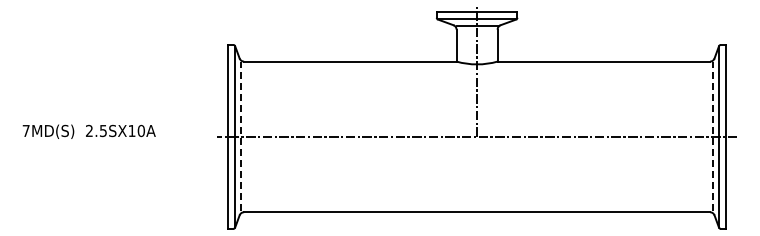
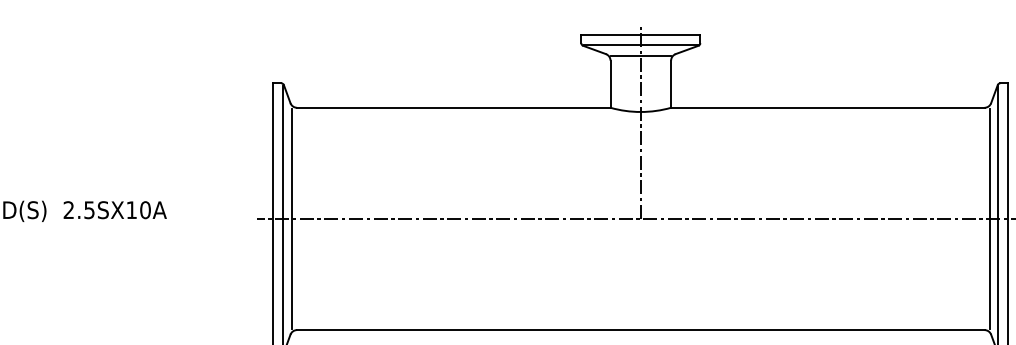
line: (240, 136) -> (291, 218), dashed -> solid
line: (713, 136) -> (989, 218), dashed -> solid

